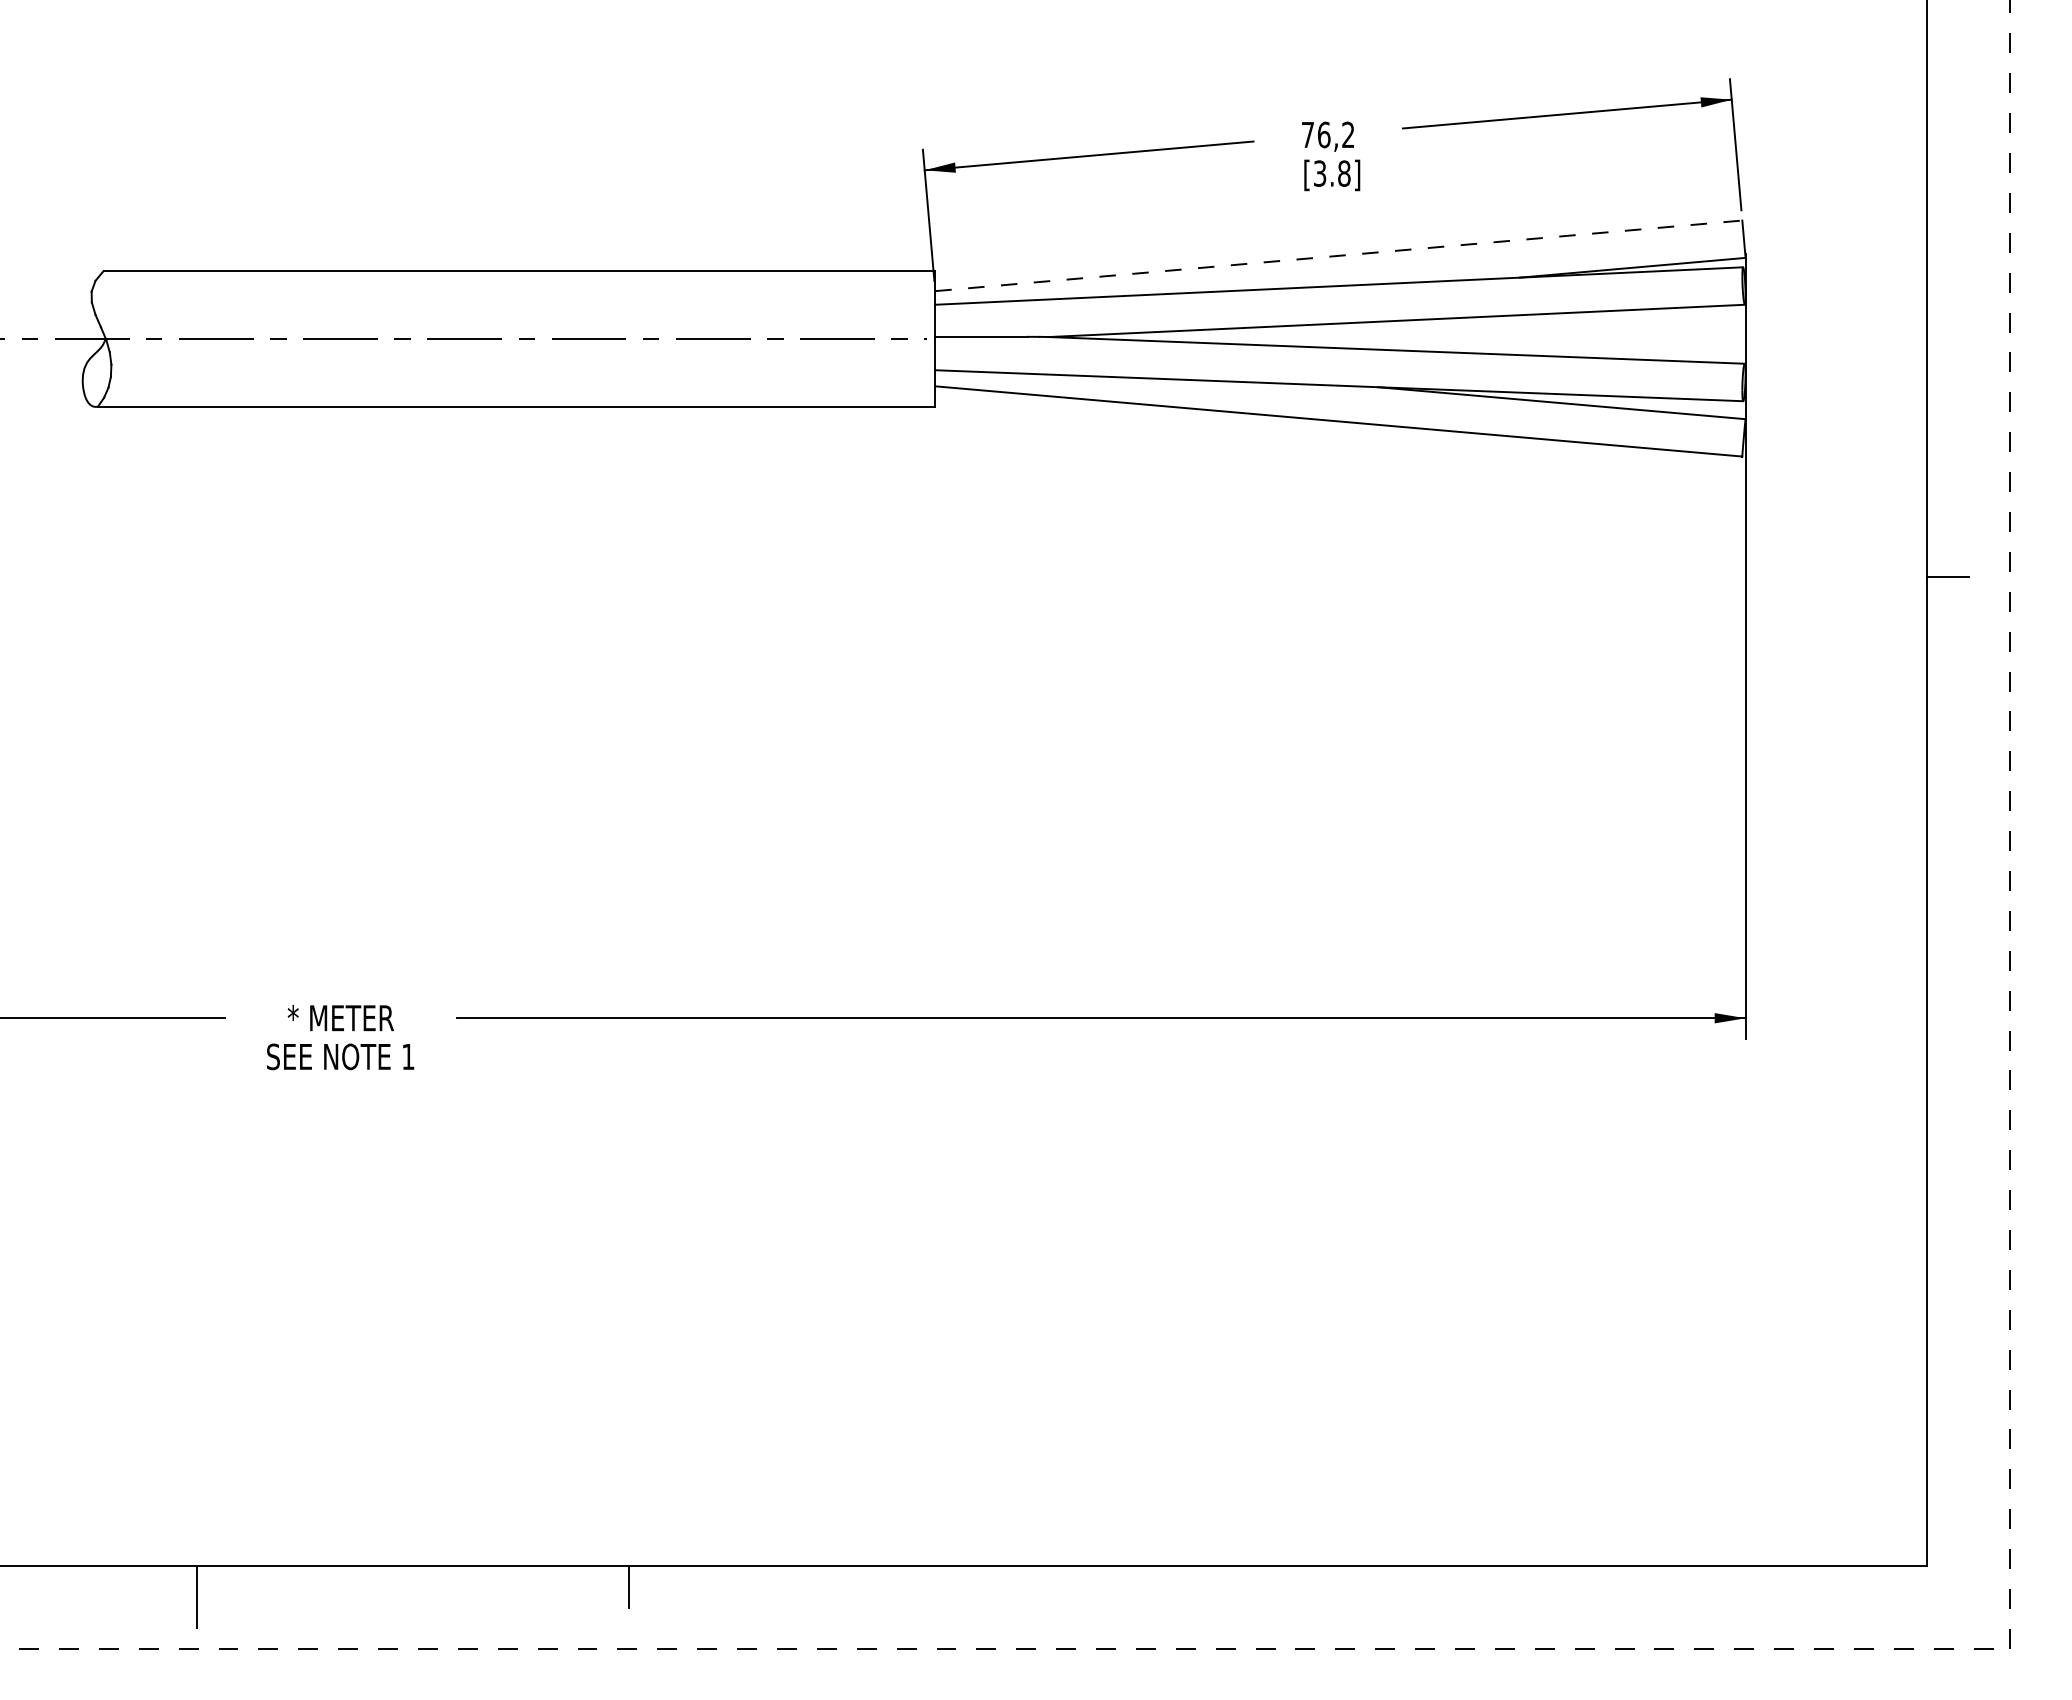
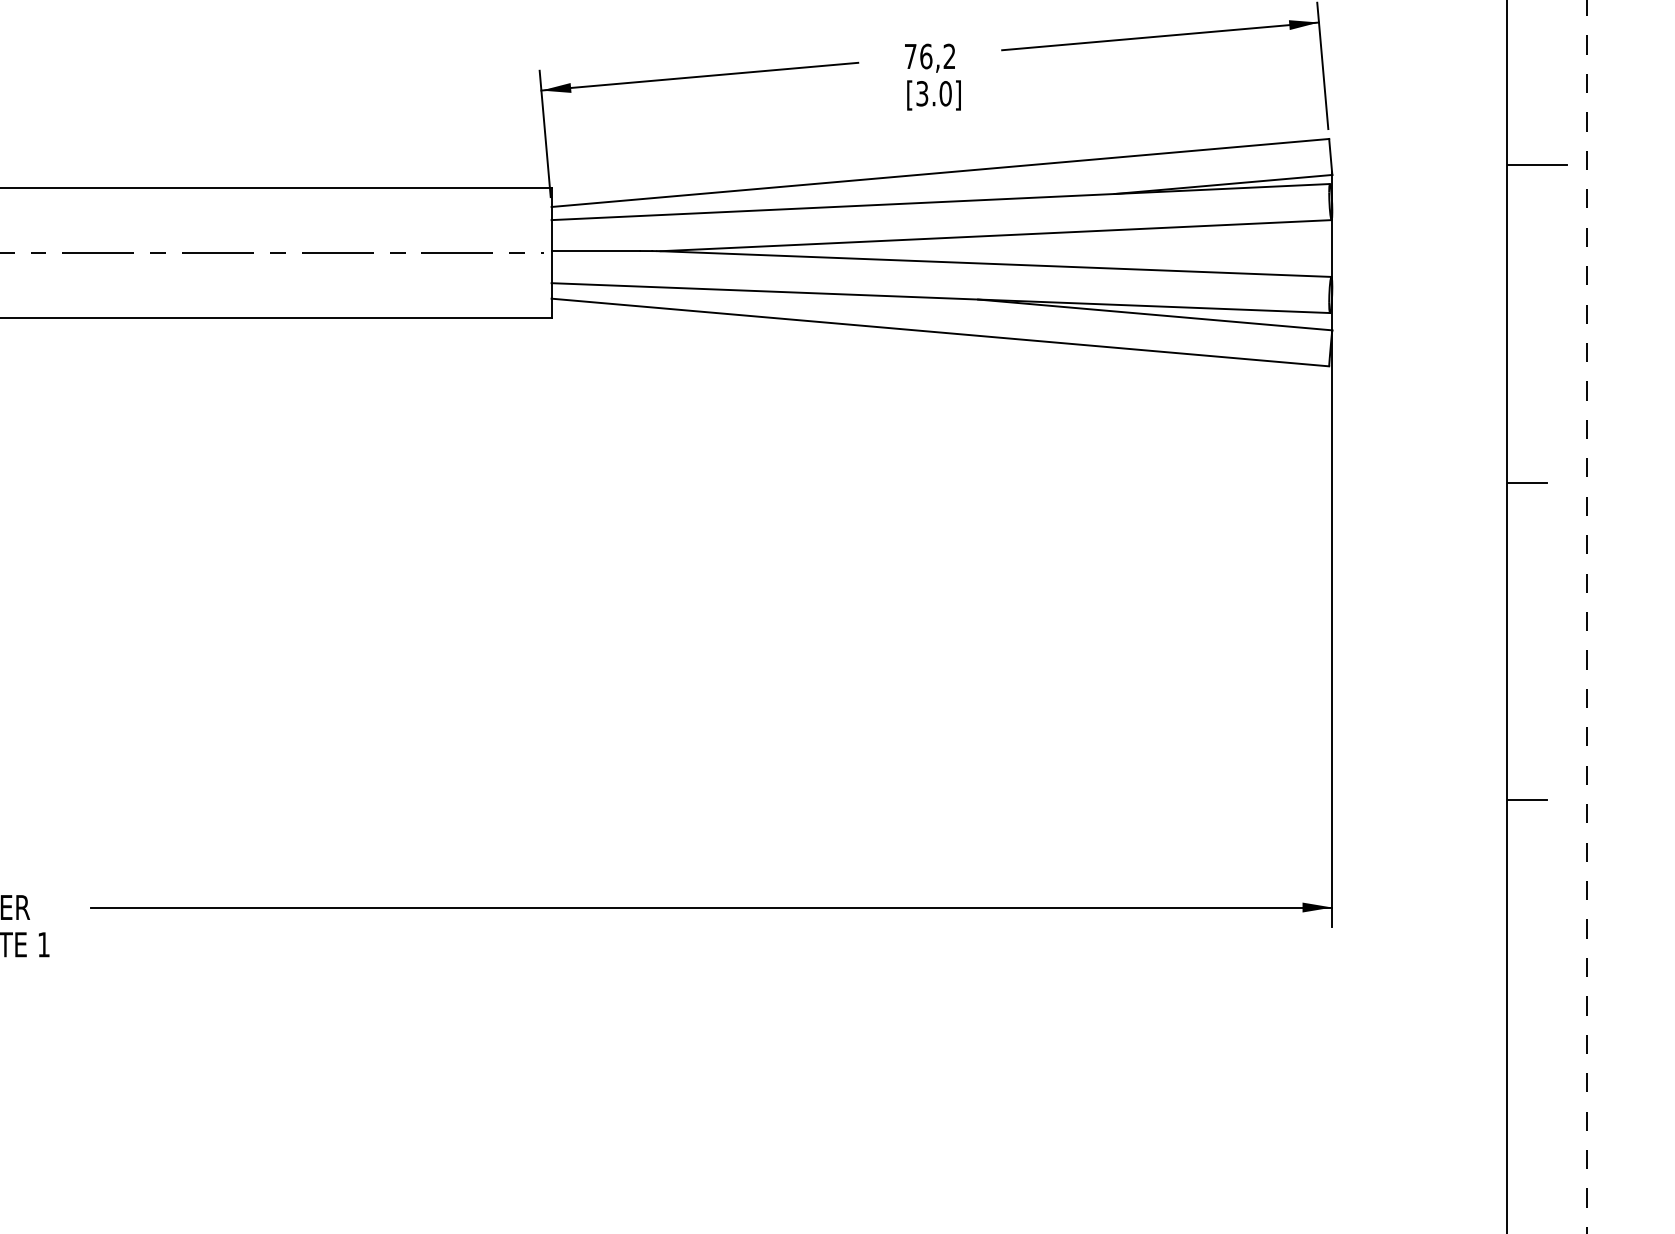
text: (1344, 173) -> (945, 93), [3.8] -> [3.0]
line: (1958, 247) -> (1537, 164), added
line: (1339, 255) -> (941, 172), dashed -> solid
line: (1947, 907) -> (1526, 800), added

